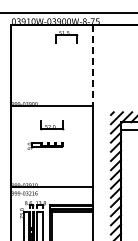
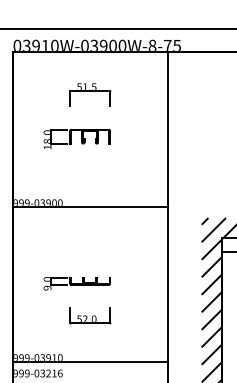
part: (66, 37) -> (91, 95), moved
line: (92, 65) -> (167, 129), dashed -> solid
part: (45, 69) -> (77, 137), added
part: (52, 125) -> (91, 316), moved

